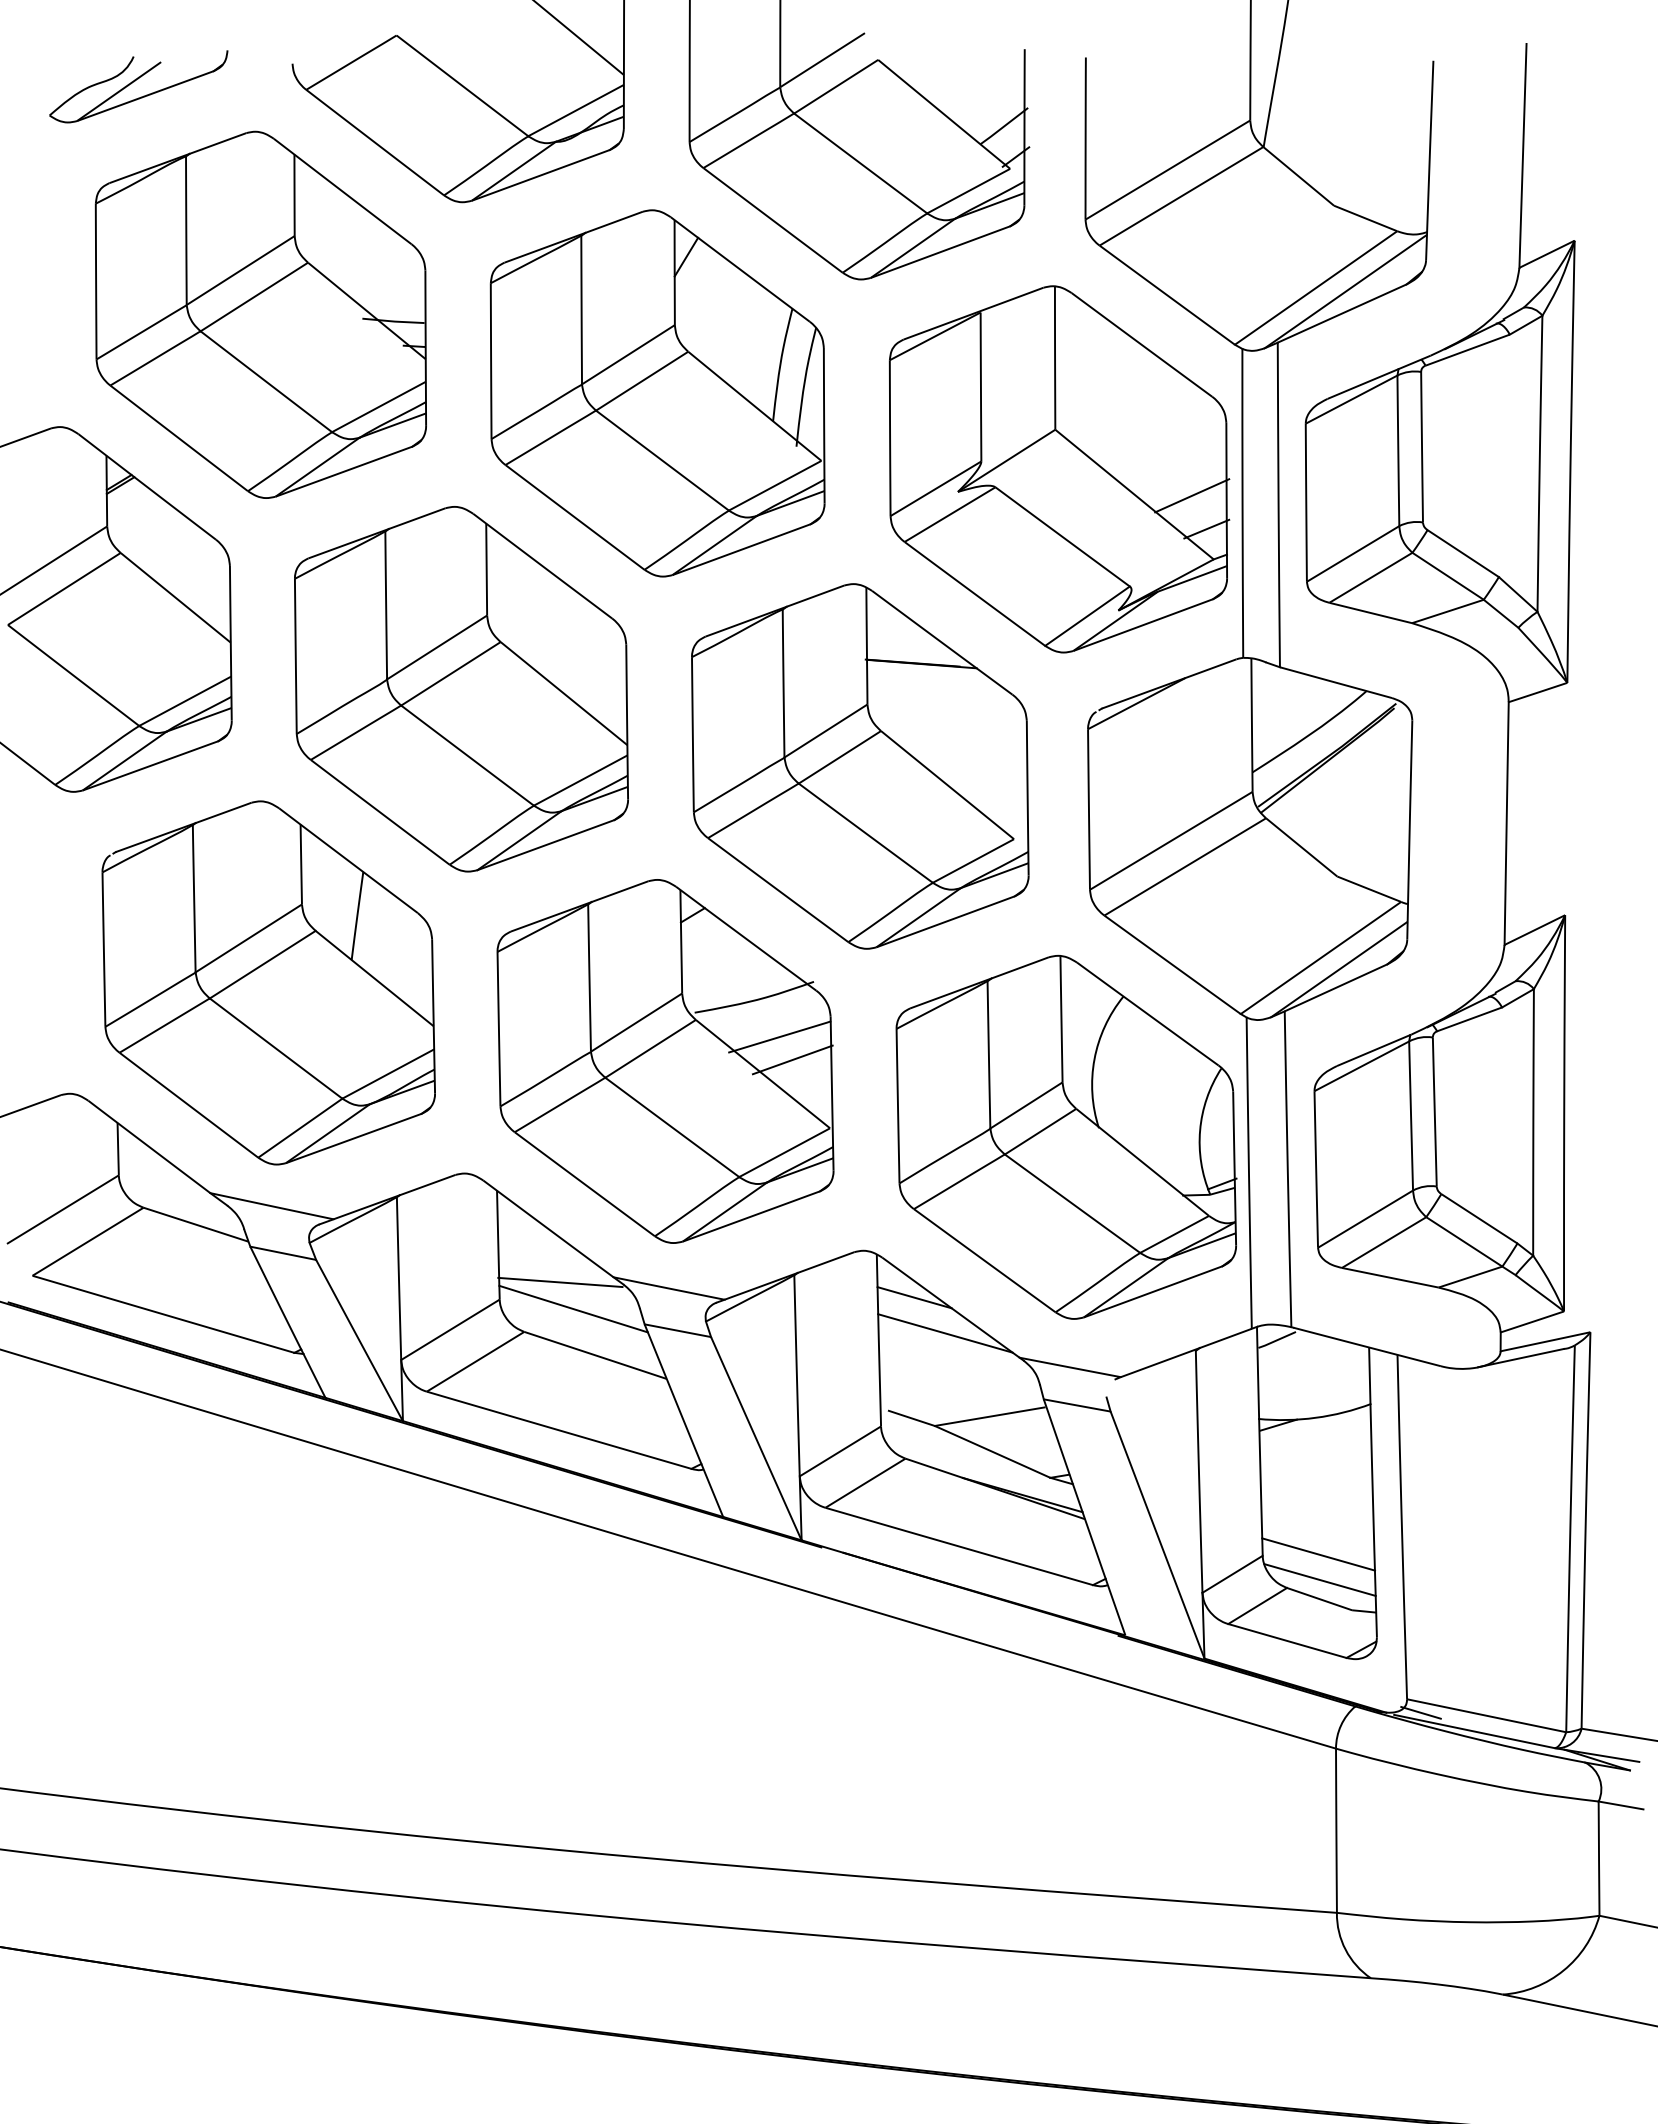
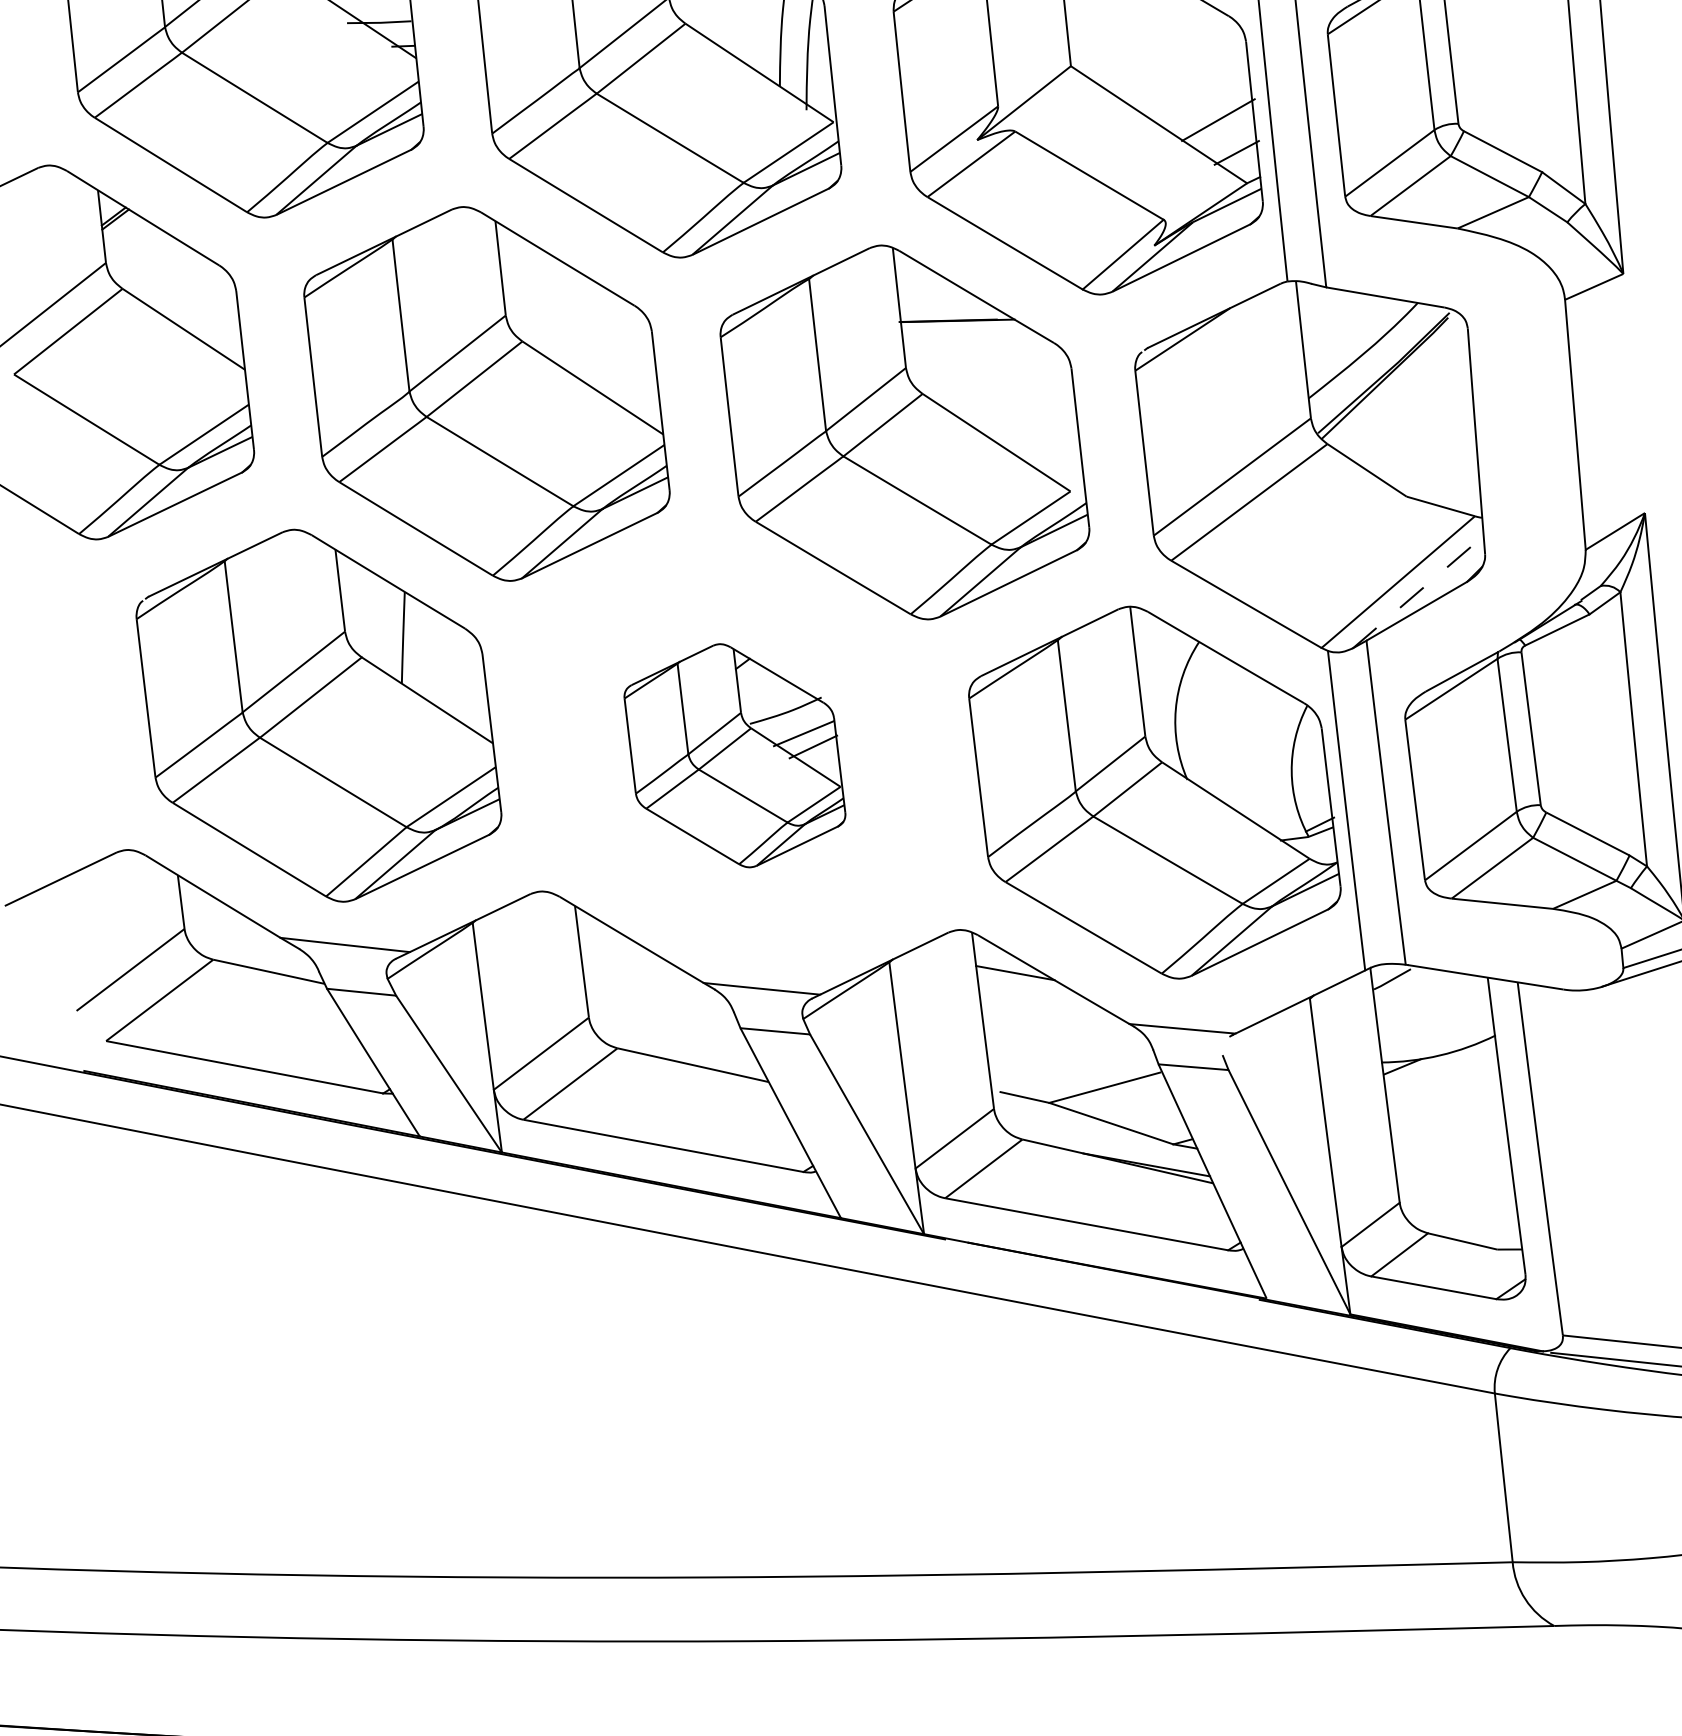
line: (1338, 969) -> (1417, 592), solid -> dashed
part: (665, 1061) -> (734, 755), size x0.6
line: (560, 1282) -> (649, 993), removed
line: (573, 1308) -> (665, 1019), removed
line: (945, 1333) -> (1050, 1006), removed
line: (1318, 1554) -> (1456, 1195), removed
line: (1319, 1579) -> (1460, 1221), removed
line: (1420, 1712) -> (1578, 1347), removed

